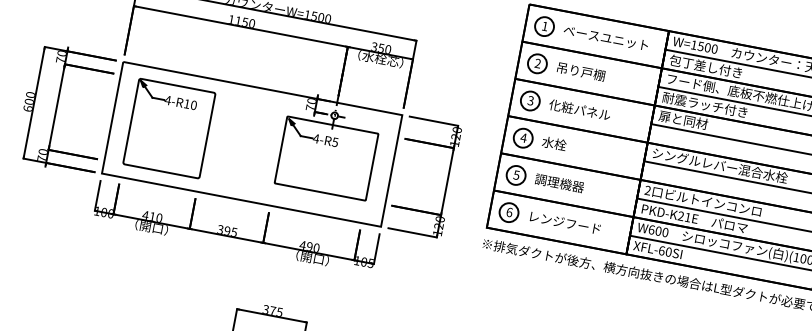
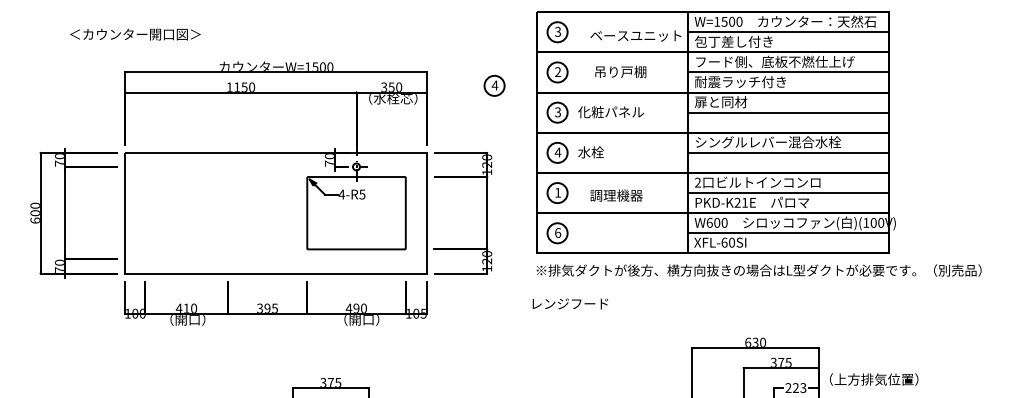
text: (544, 25) -> (557, 31), 1 -> 3
text: (605, 37) -> (635, 35), moved
part: (476, 64) -> (494, 85), added
text: (581, 71) -> (620, 71), moved
part: (169, 128) -> (186, 213), removed
text: (517, 175) -> (558, 192), 5 -> 1
text: (559, 183) -> (616, 195), moved
text: (565, 222) -> (570, 303), moved

